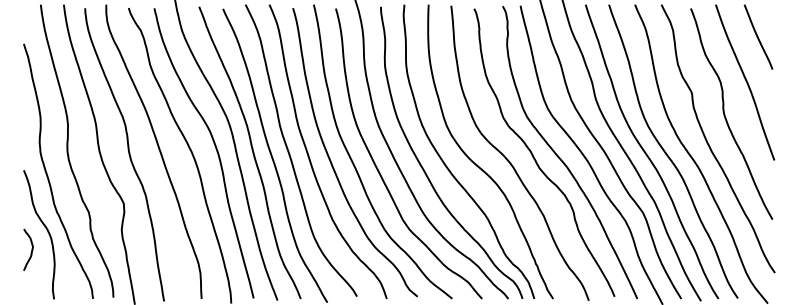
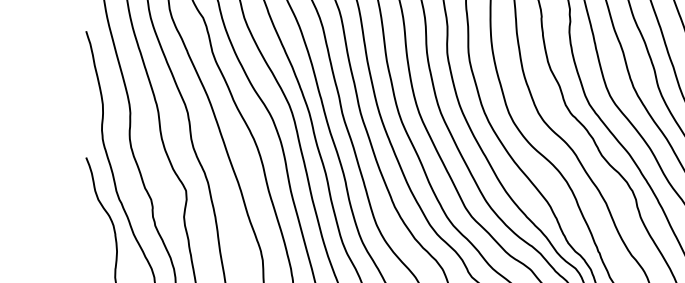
curve: (31, 249) -> (93, 236), removed

